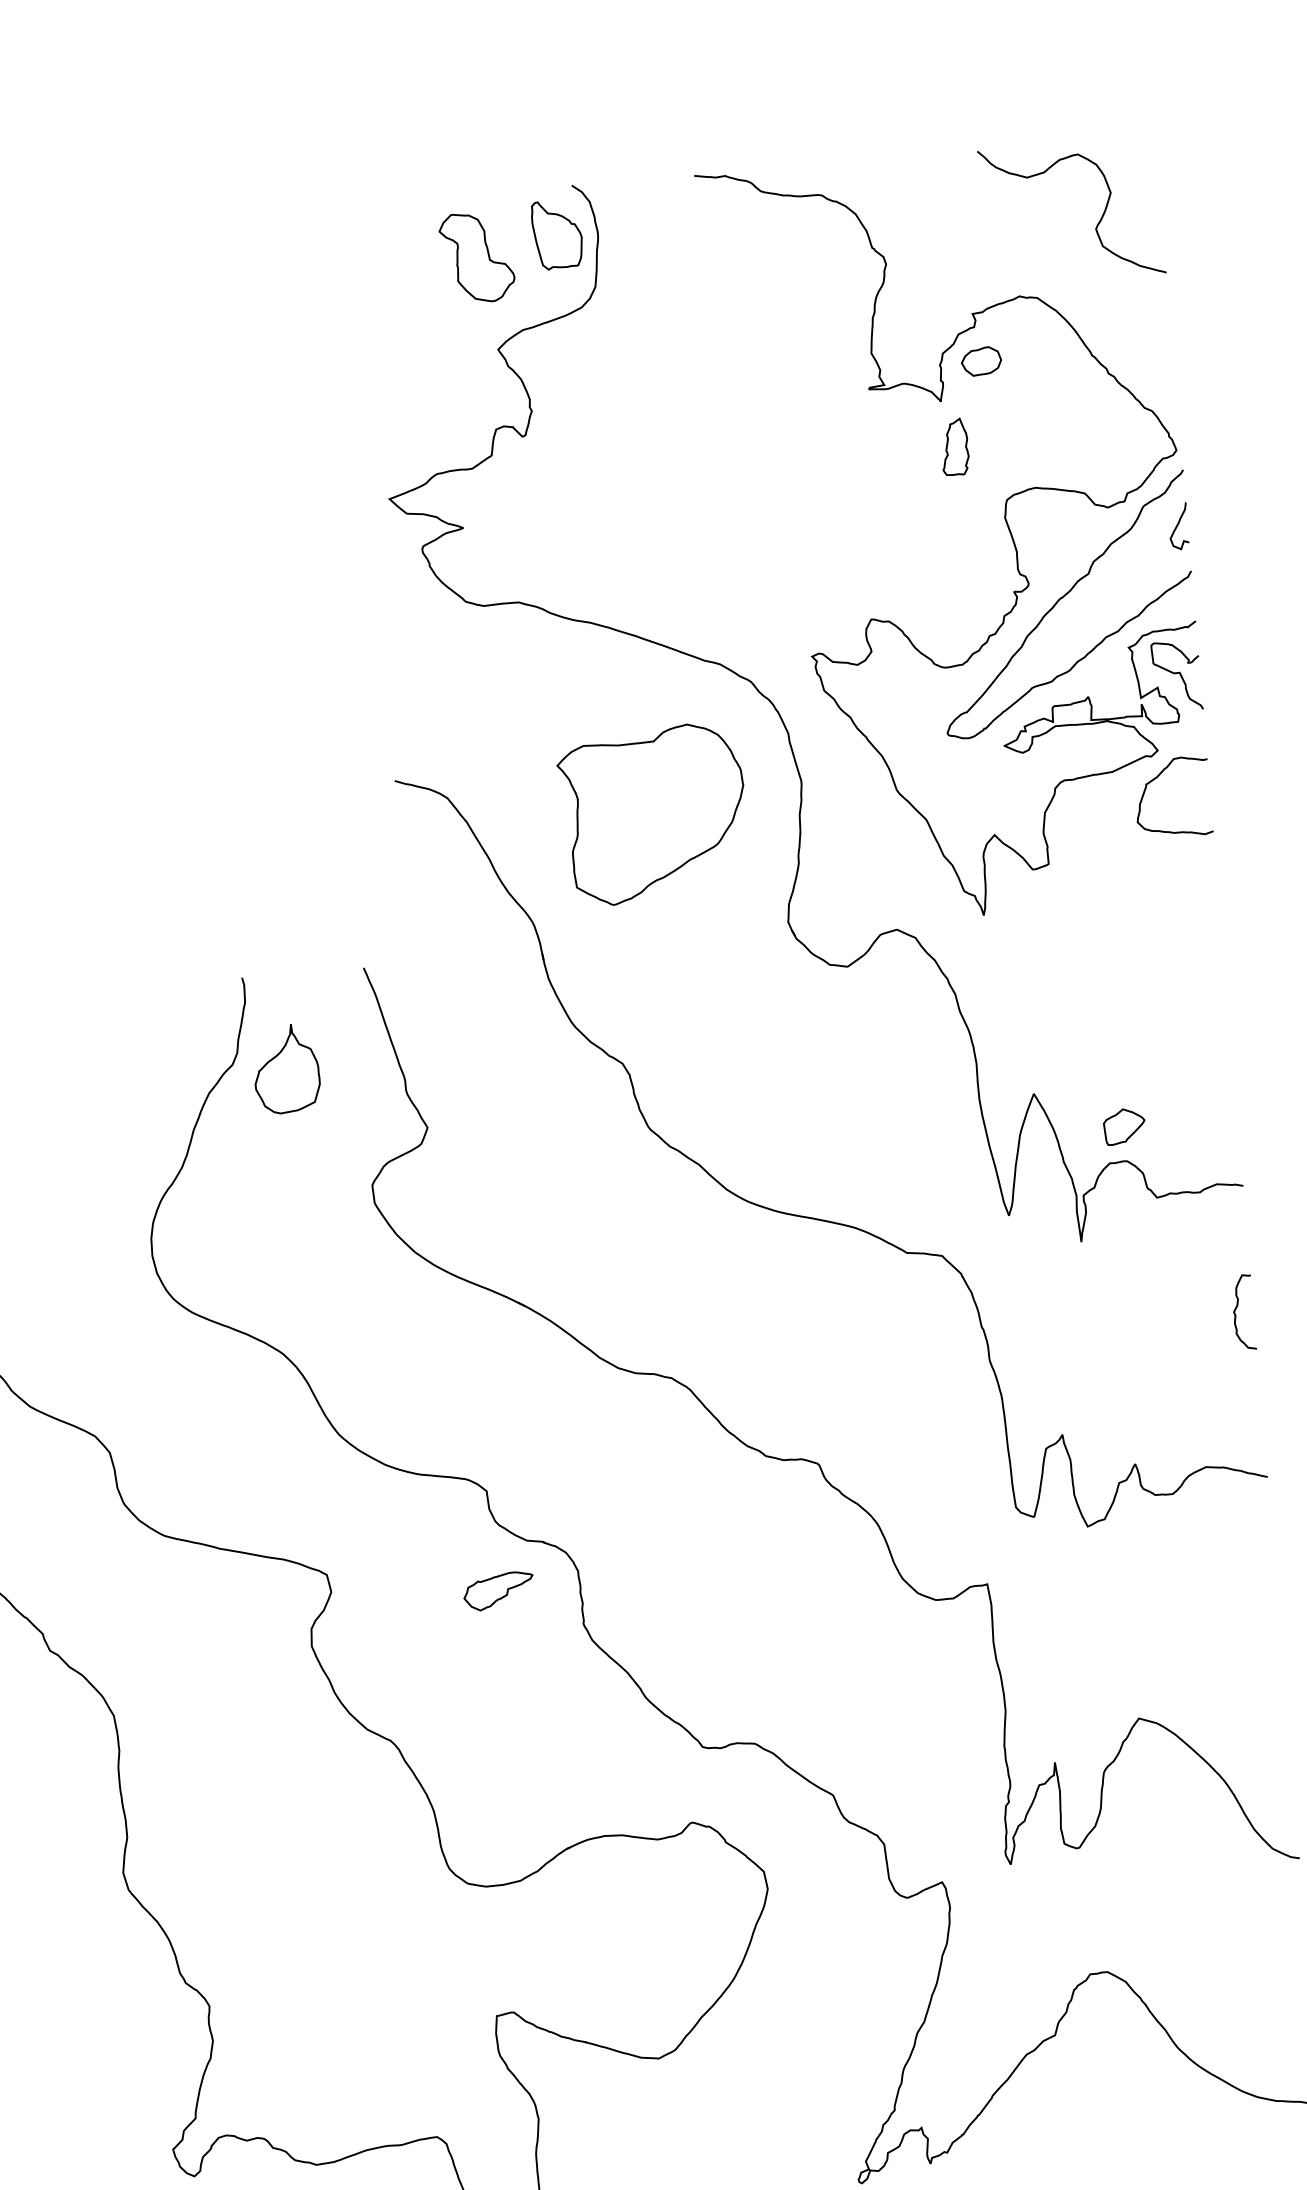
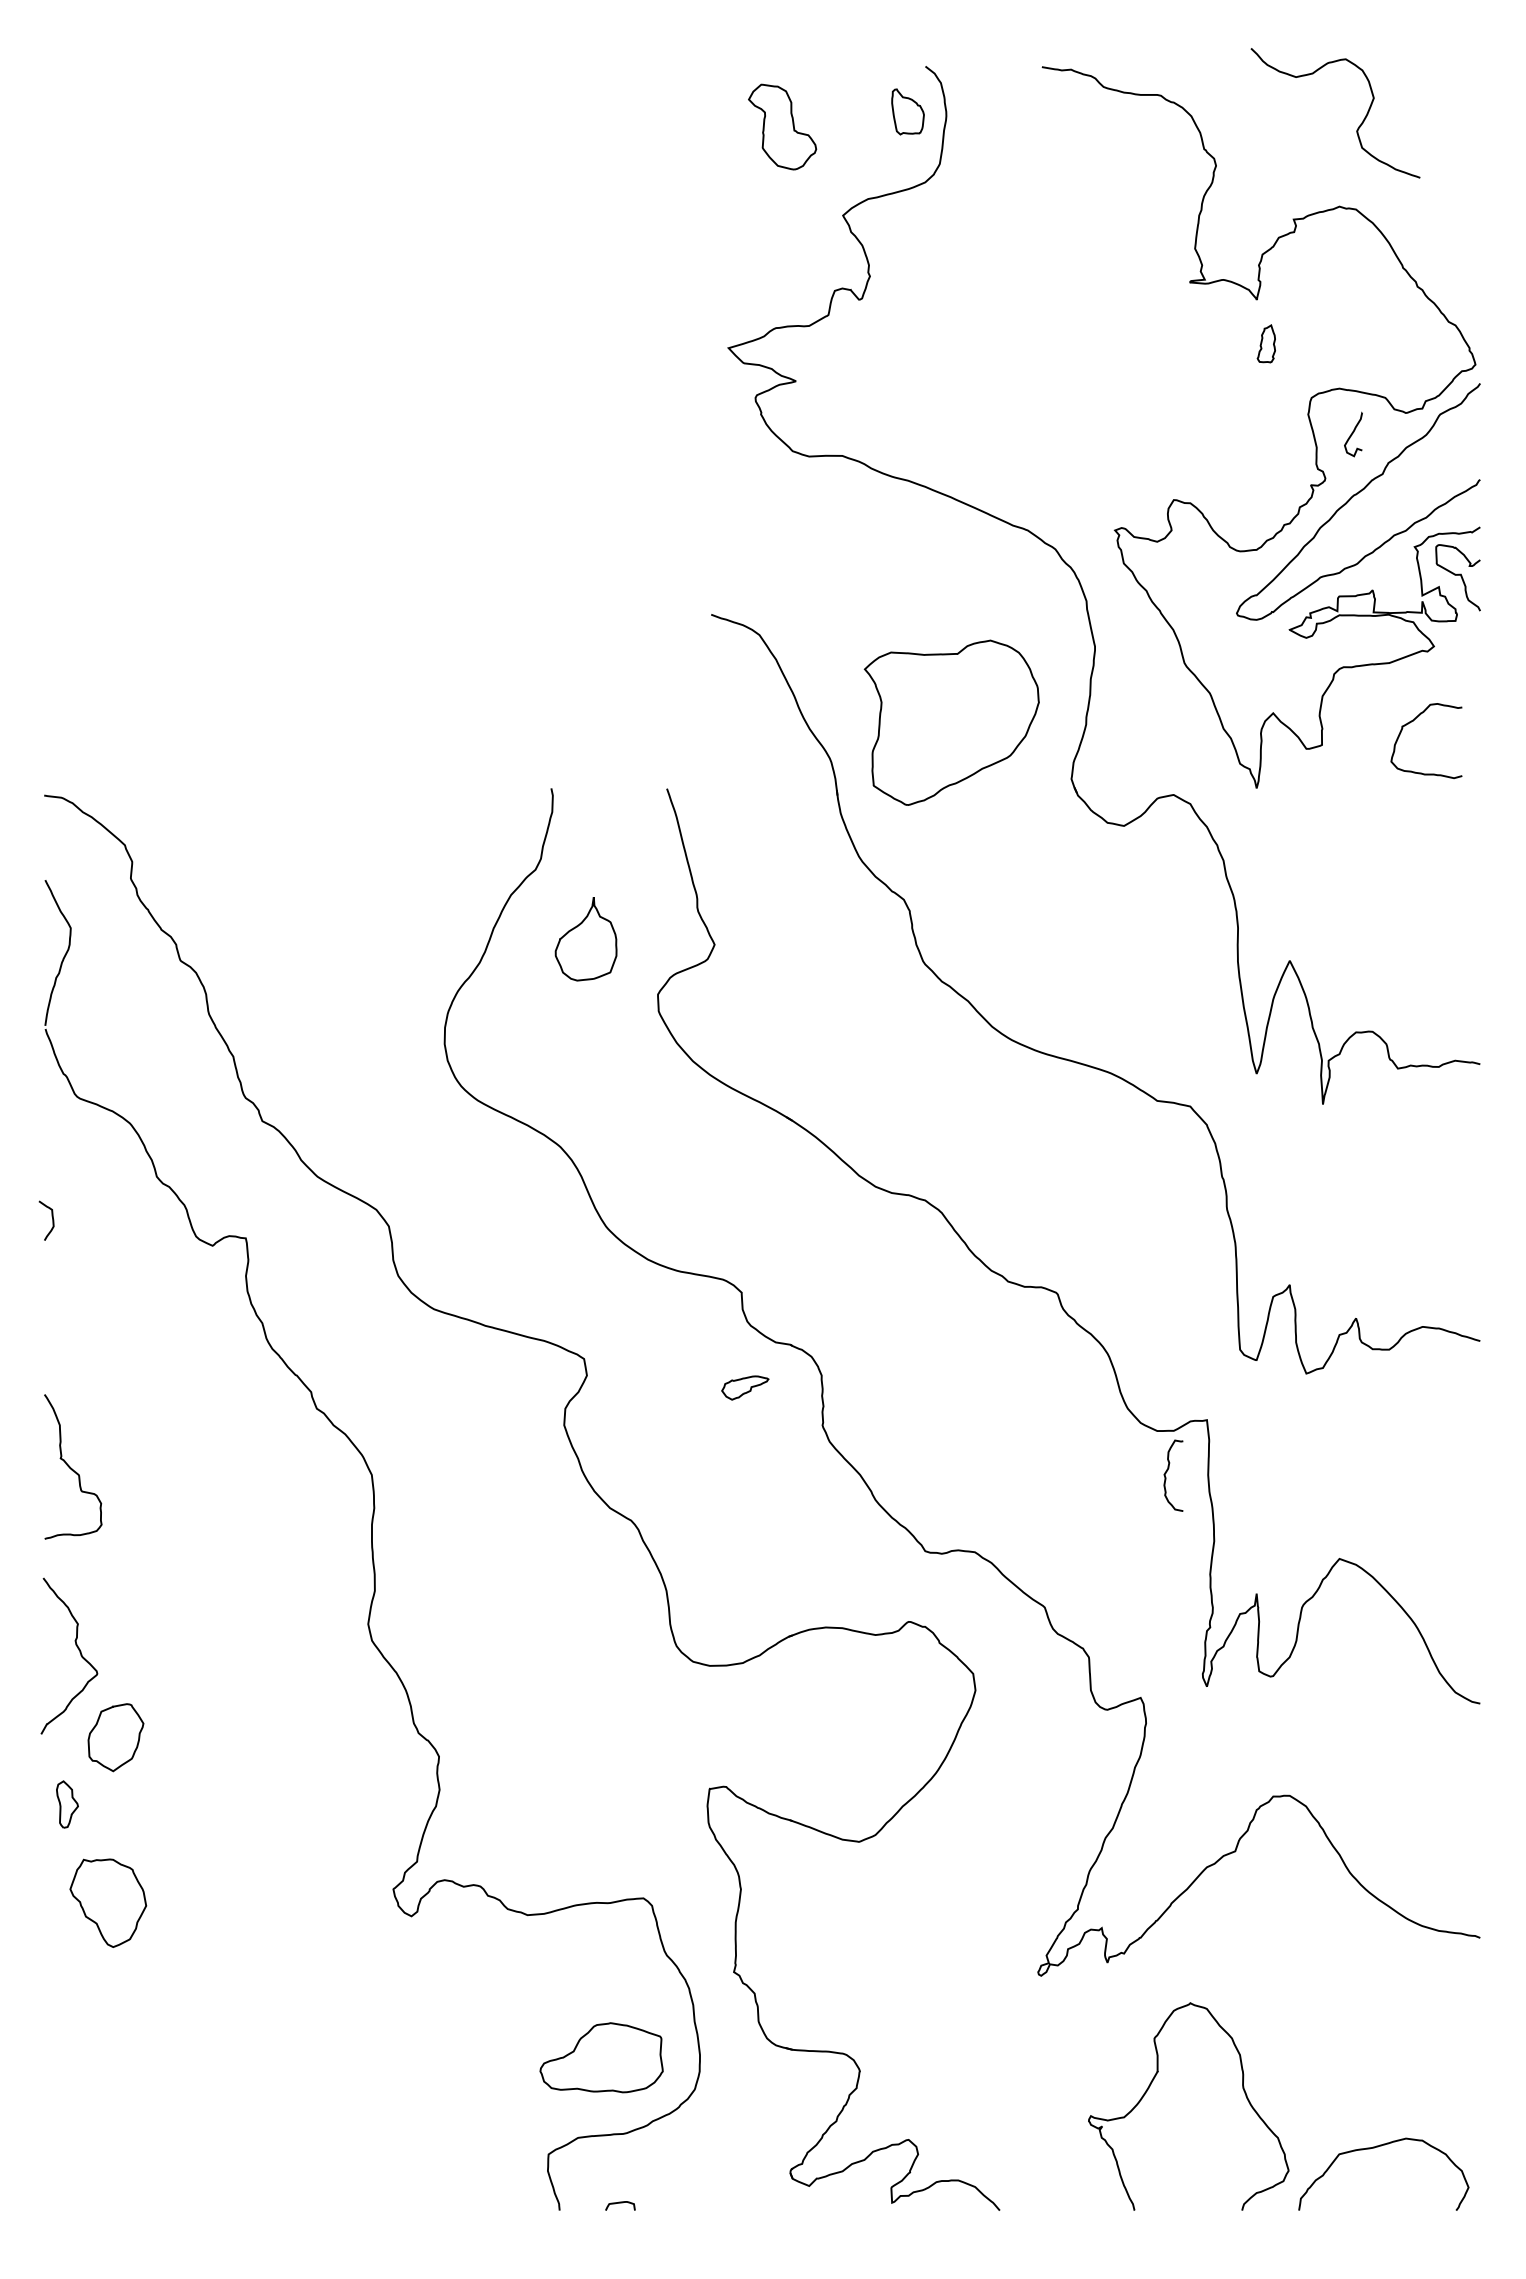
curve: (1097, 224) -> (1358, 126), moved
part: (556, 234) -> (907, 111), size x0.7
part: (477, 257) -> (782, 126), moved
part: (980, 360) -> (1297, 264), removed
part: (954, 446) -> (1266, 343), size x0.7
curve: (1178, 525) -> (1353, 433), moved
curve: (1157, 778) -> (1413, 721), moved
part: (653, 814) -> (951, 722), moved
part: (285, 1069) -> (585, 939), moved
part: (1124, 1126) -> (1372, 998), removed
curve: (1237, 1307) -> (1168, 1470), moved
part: (499, 1590) -> (745, 1387), size x0.7

